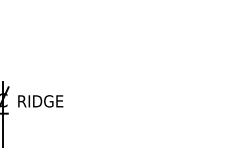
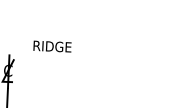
text: (40, 101) -> (52, 46), moved

